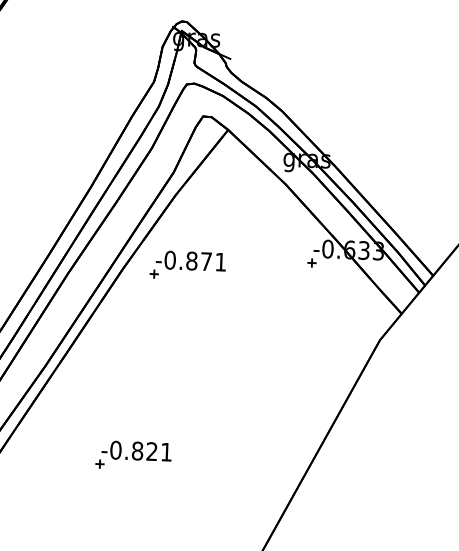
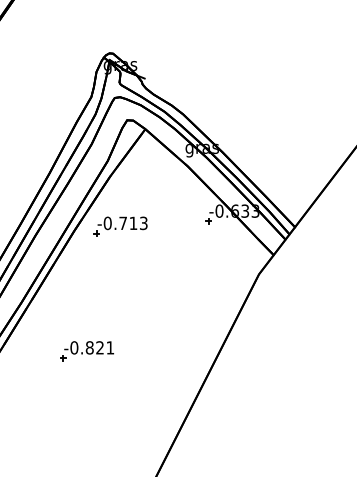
text: (206, 261) -> (133, 223), -0.871 -> -0.713
part: (132, 456) -> (86, 351), moved

